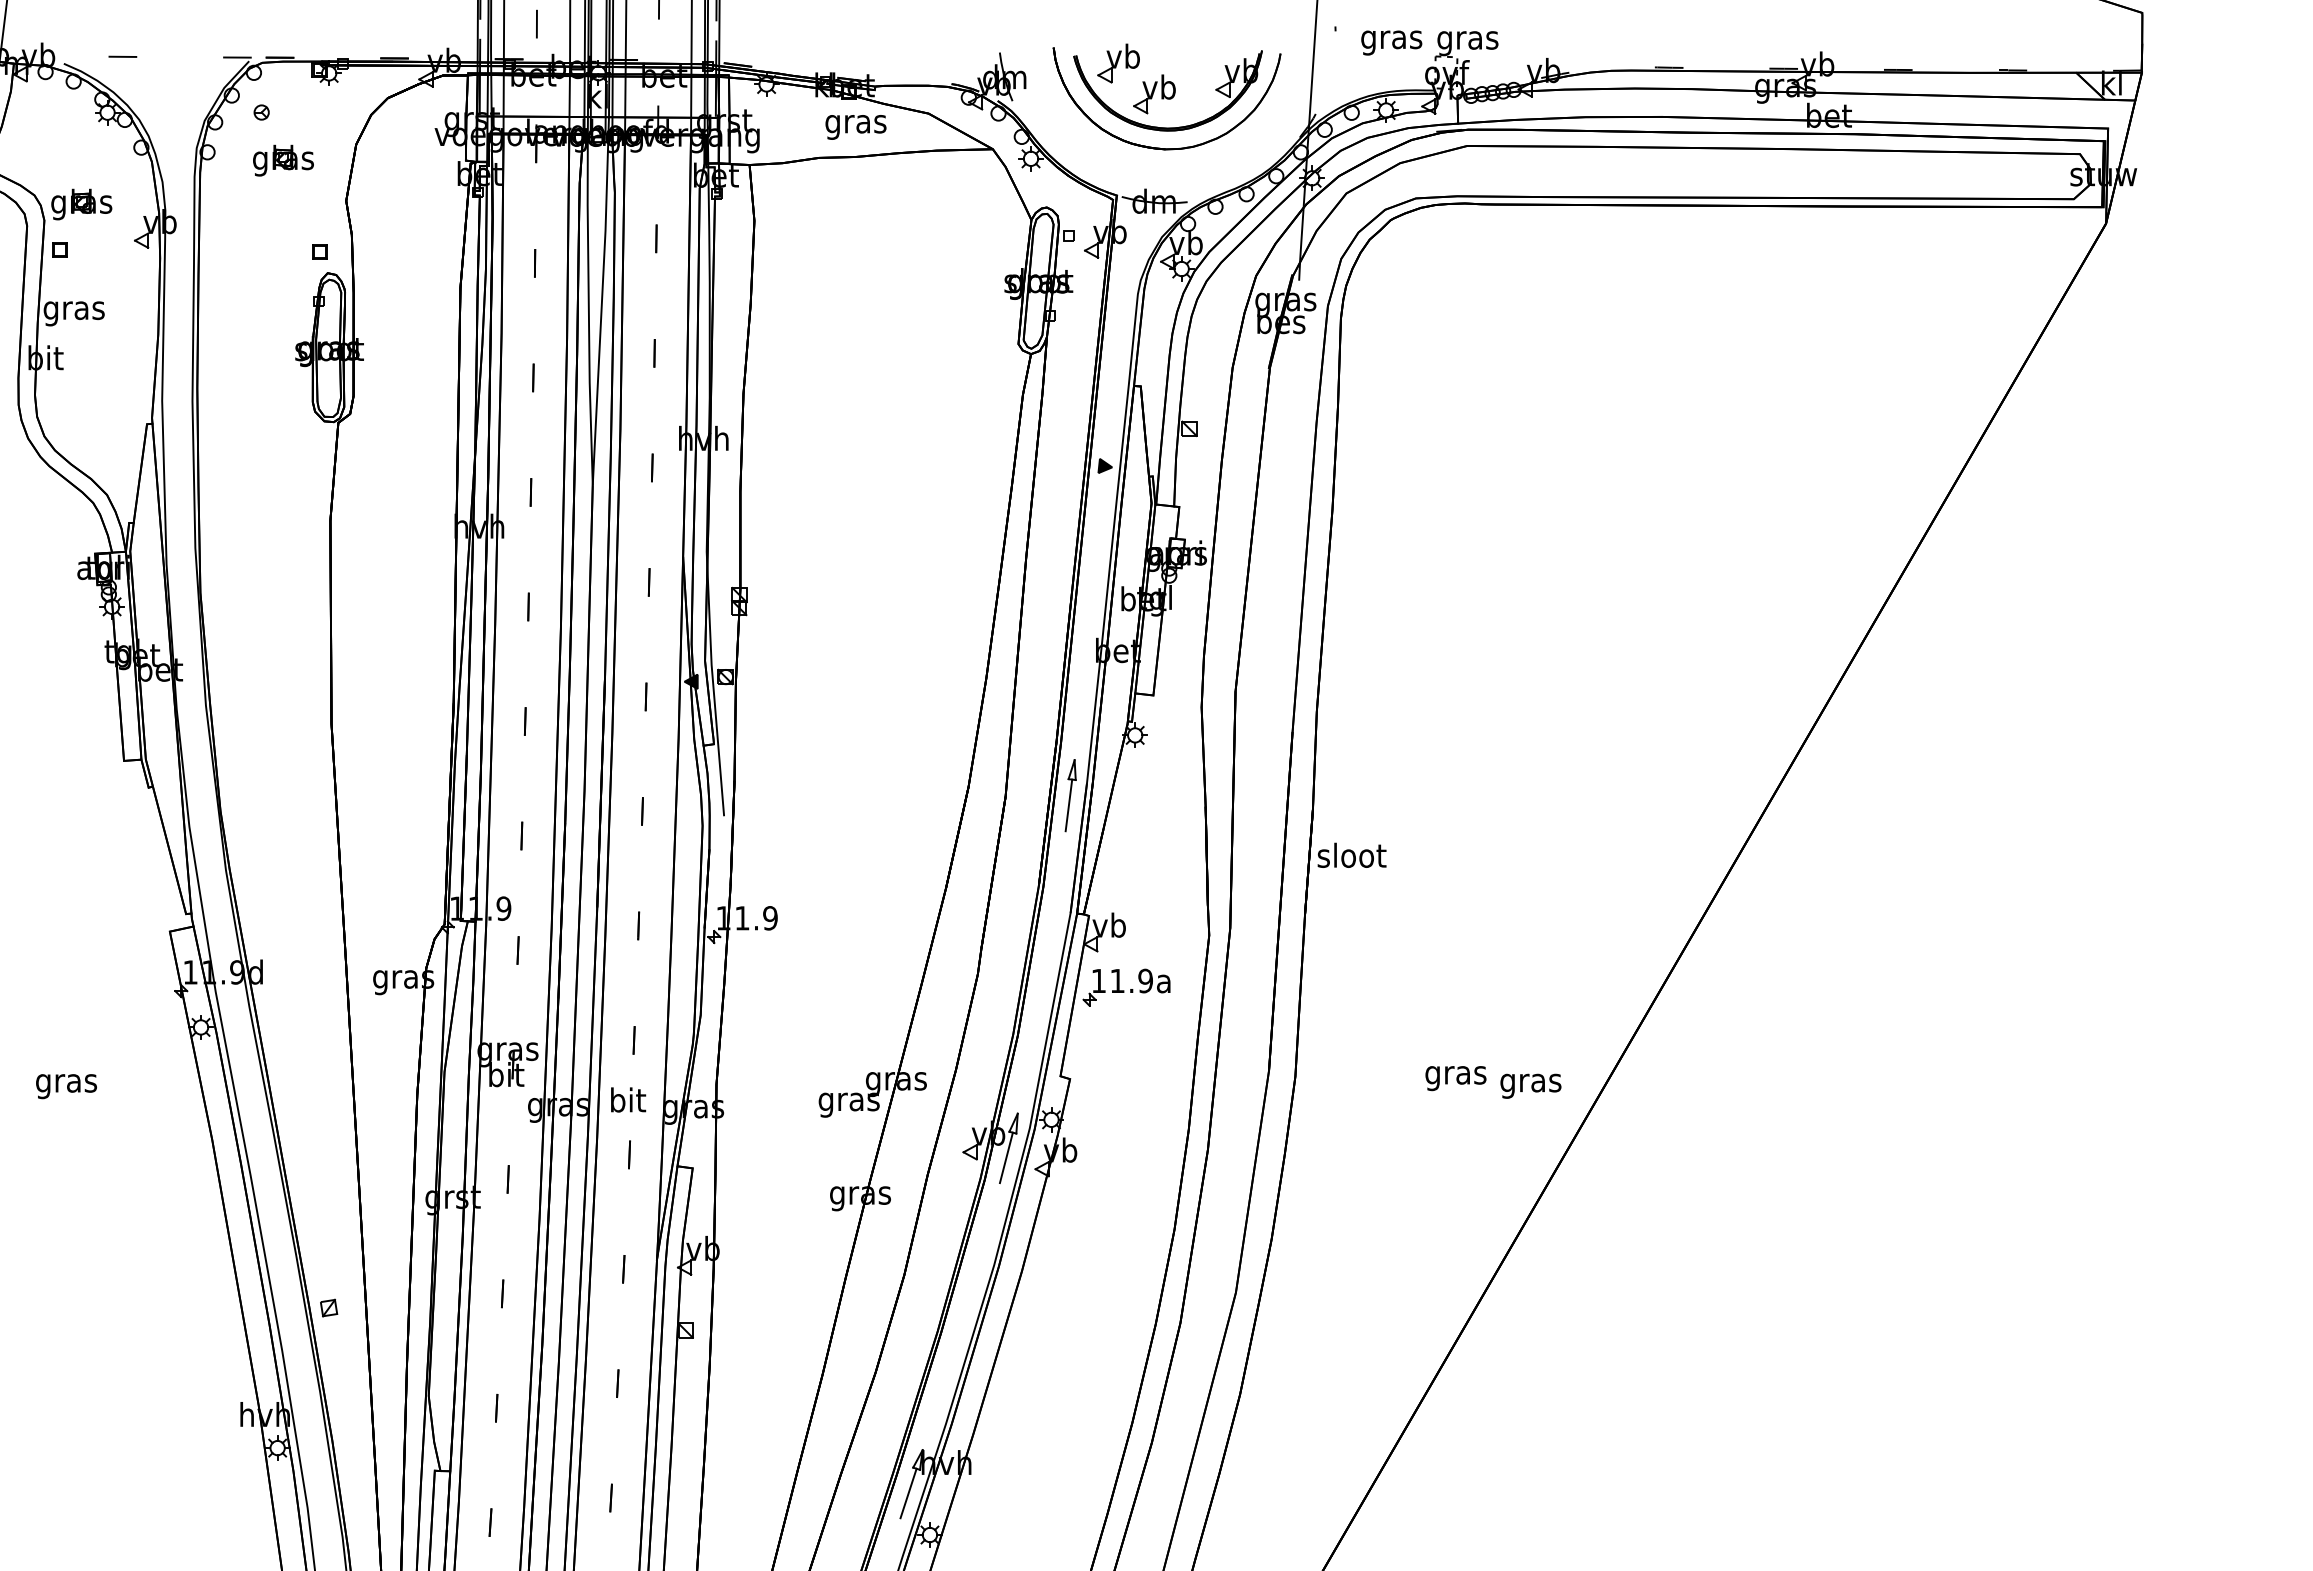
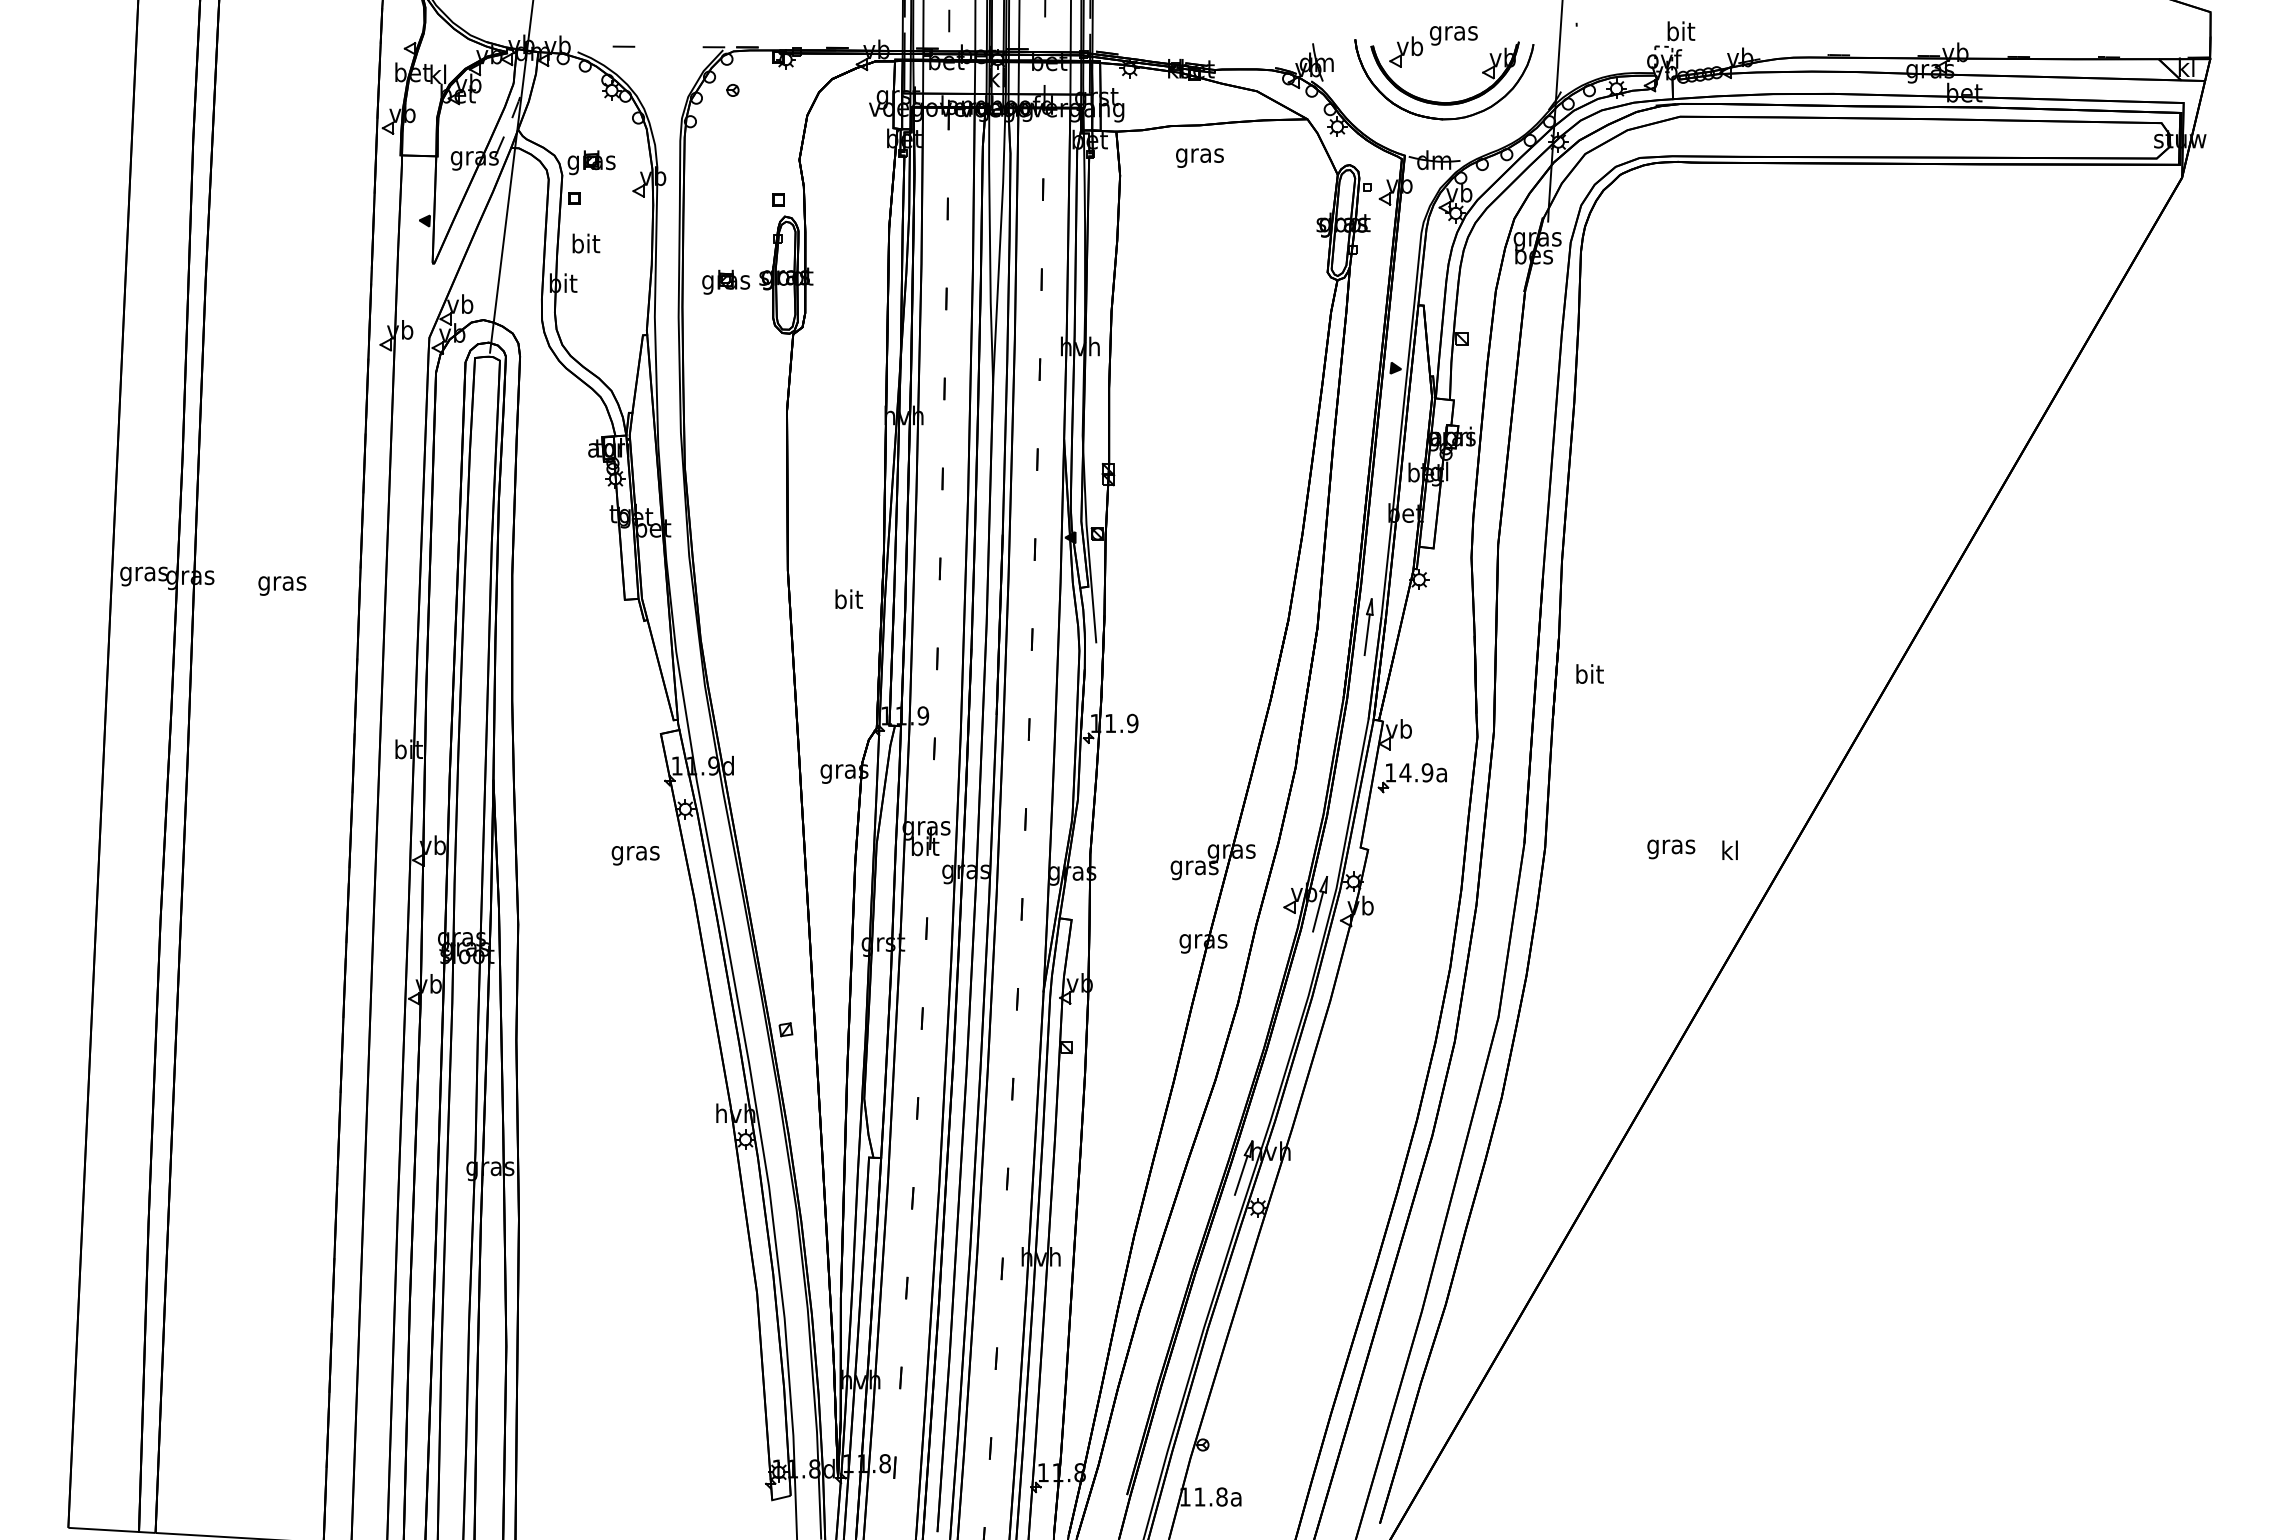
text: (1467, 40) -> (1680, 33), gras -> bit
text: (1391, 42) -> (1453, 35), moved
part: (1154, 93) -> (1434, 75), removed
text: (855, 126) -> (1199, 157), moved
part: (283, 159) -> (726, 281), moved
text: (73, 309) -> (585, 245), gras -> bit
text: (1351, 854) -> (1589, 673), sloot -> bit
text: (1117, 980) -> (1405, 772), 11.9a -> 14.9a
text: (1531, 1082) -> (1730, 852), gras -> kl
text: (66, 1086) -> (635, 855), moved
text: (627, 1100) -> (848, 599), moved

